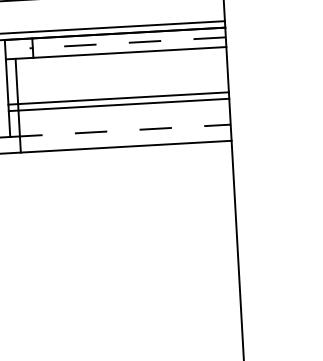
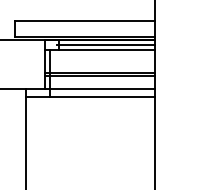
line: (128, 43) -> (106, 45), dashed -> solid
line: (120, 130) -> (100, 88), dashed -> solid

